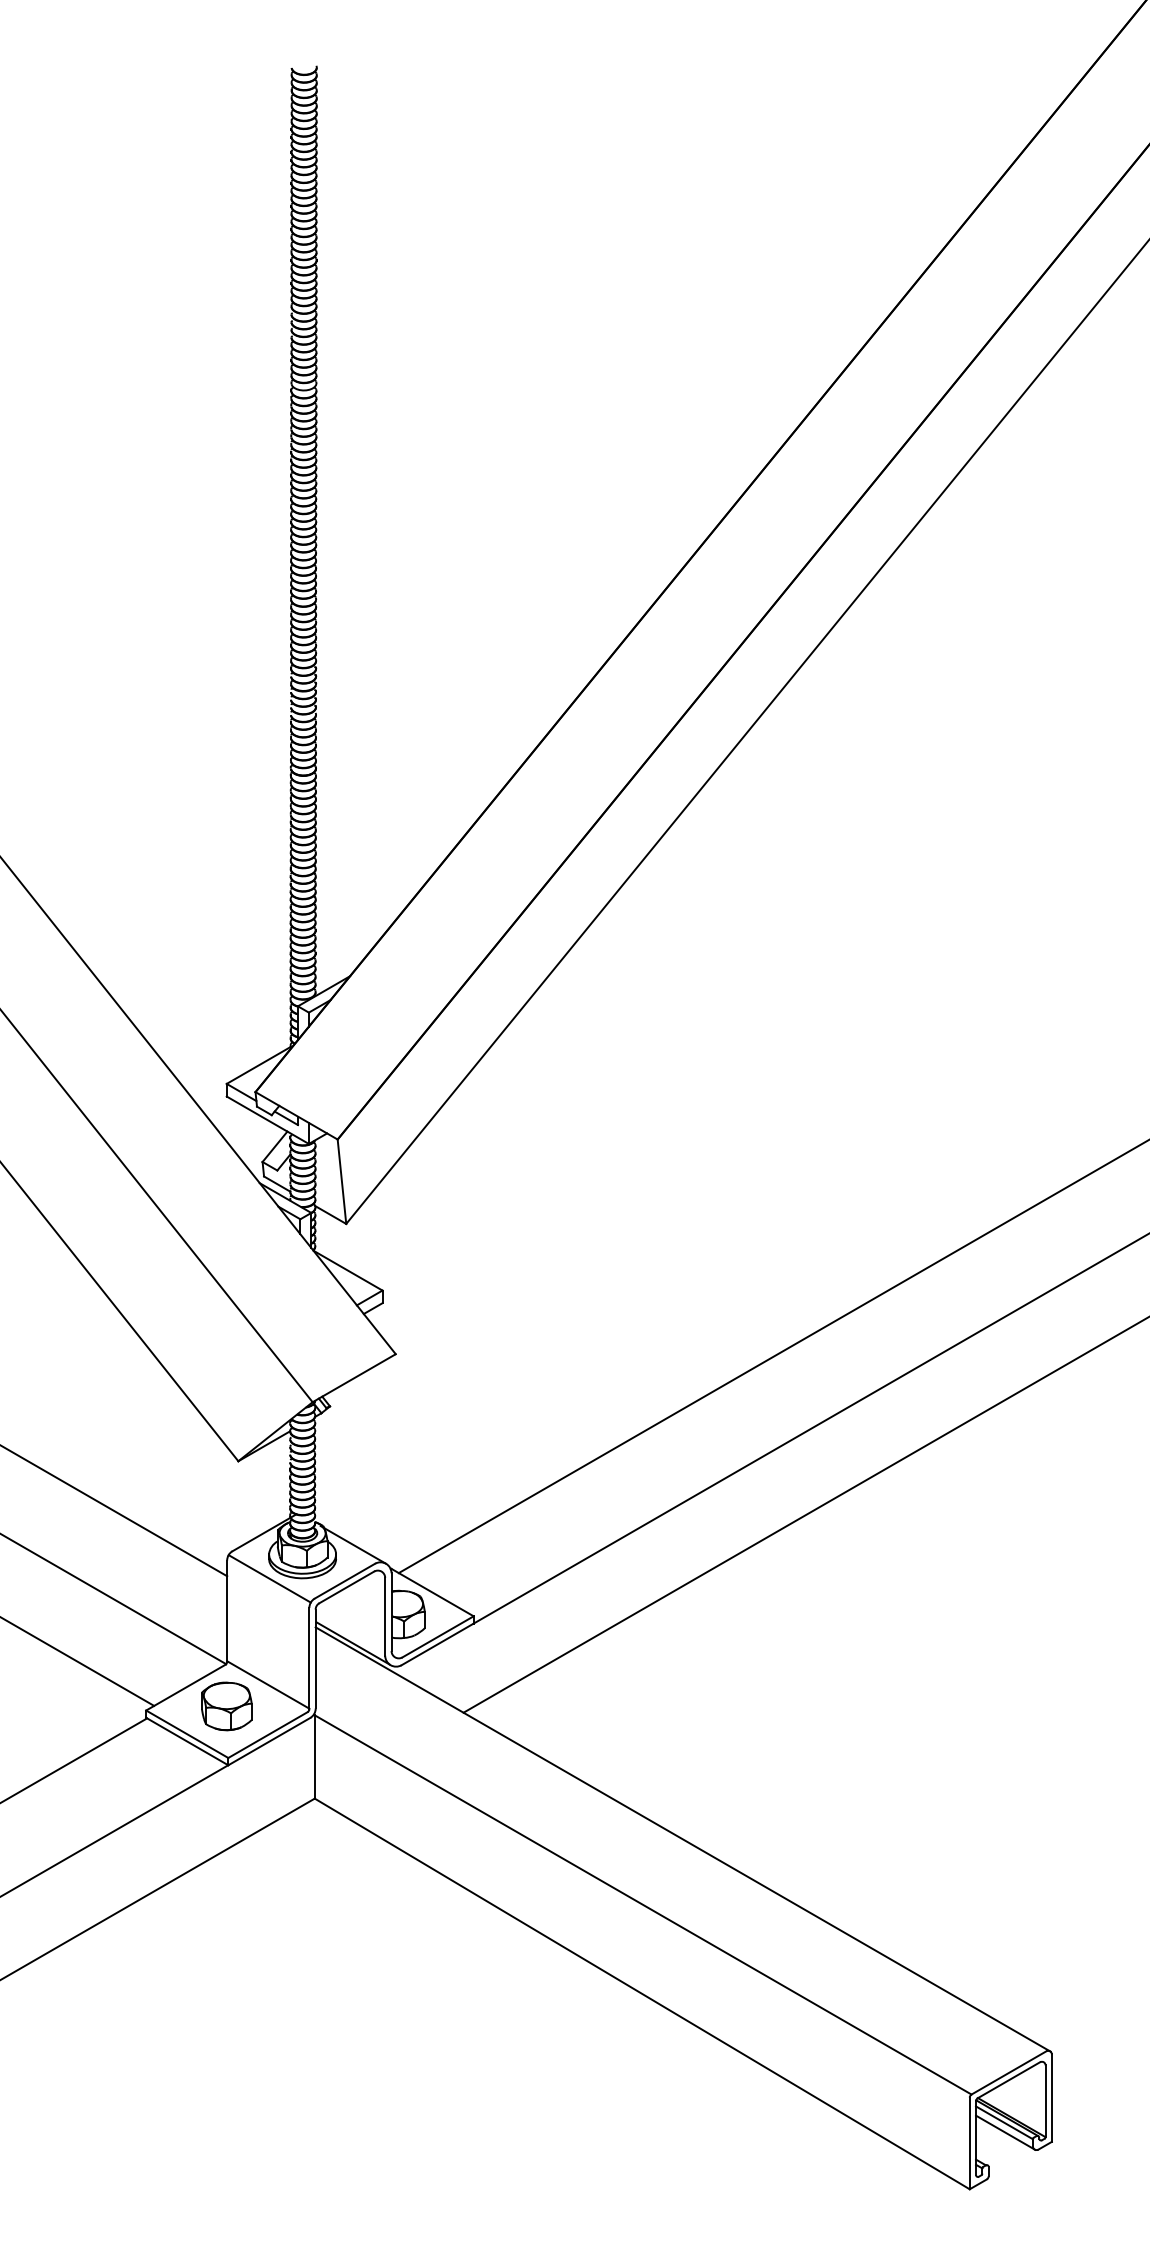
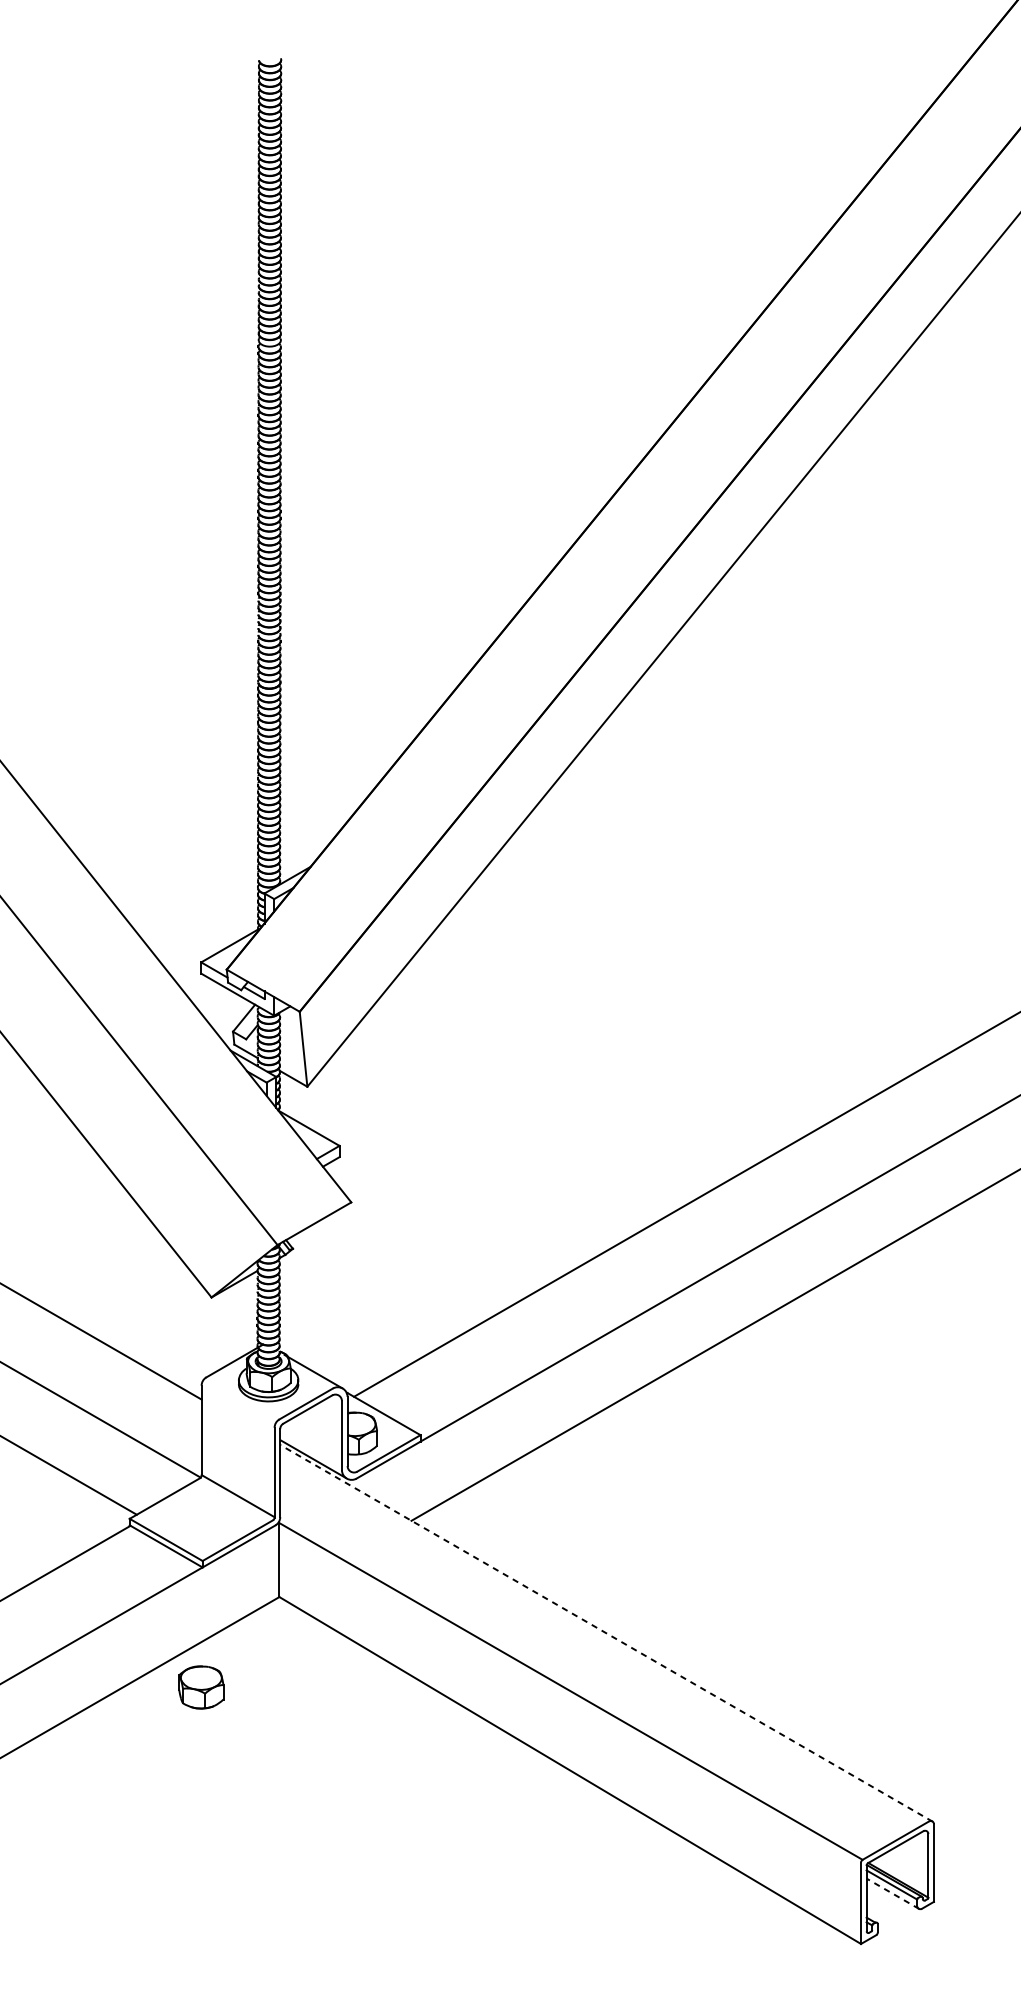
line: (269, 1578) -> (239, 1401), removed
part: (226, 1706) -> (201, 1687), moved
line: (682, 1839) -> (605, 1633), solid -> dashed
line: (1005, 2132) -> (892, 1893), solid -> dashed

